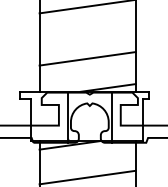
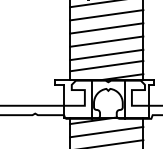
line: (87, 24) -> (106, 28), added
line: (87, 41) -> (106, 41), added
line: (87, 72) -> (106, 65), added
line: (87, 159) -> (106, 131), added

